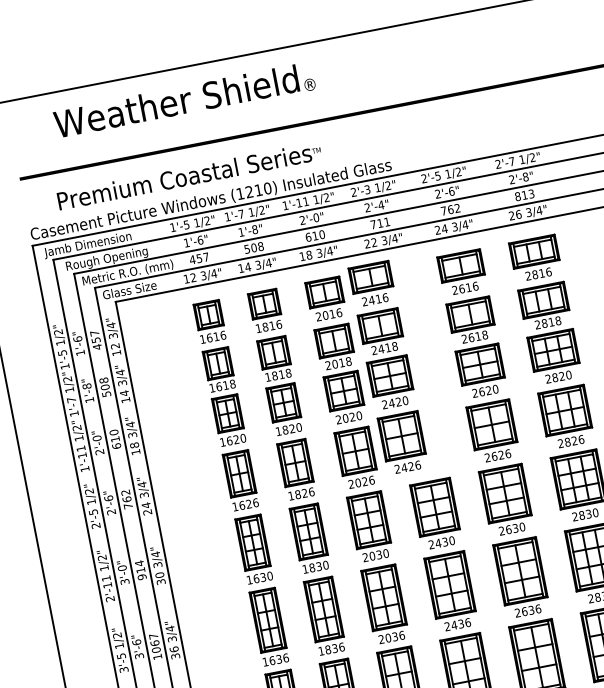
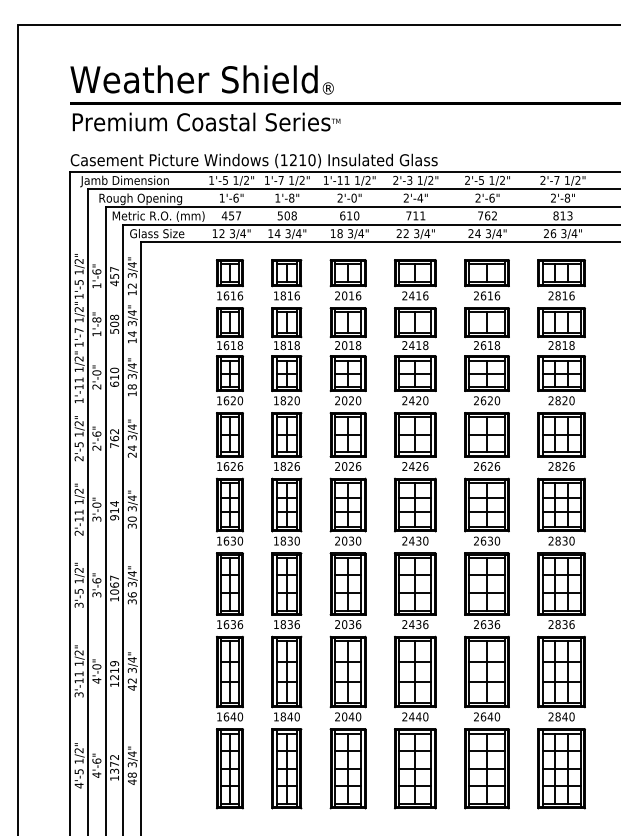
text: (183, 100) -> (201, 79), moved
text: (189, 175) -> (206, 121), moved
part: (388, 367) -> (415, 364), moved

